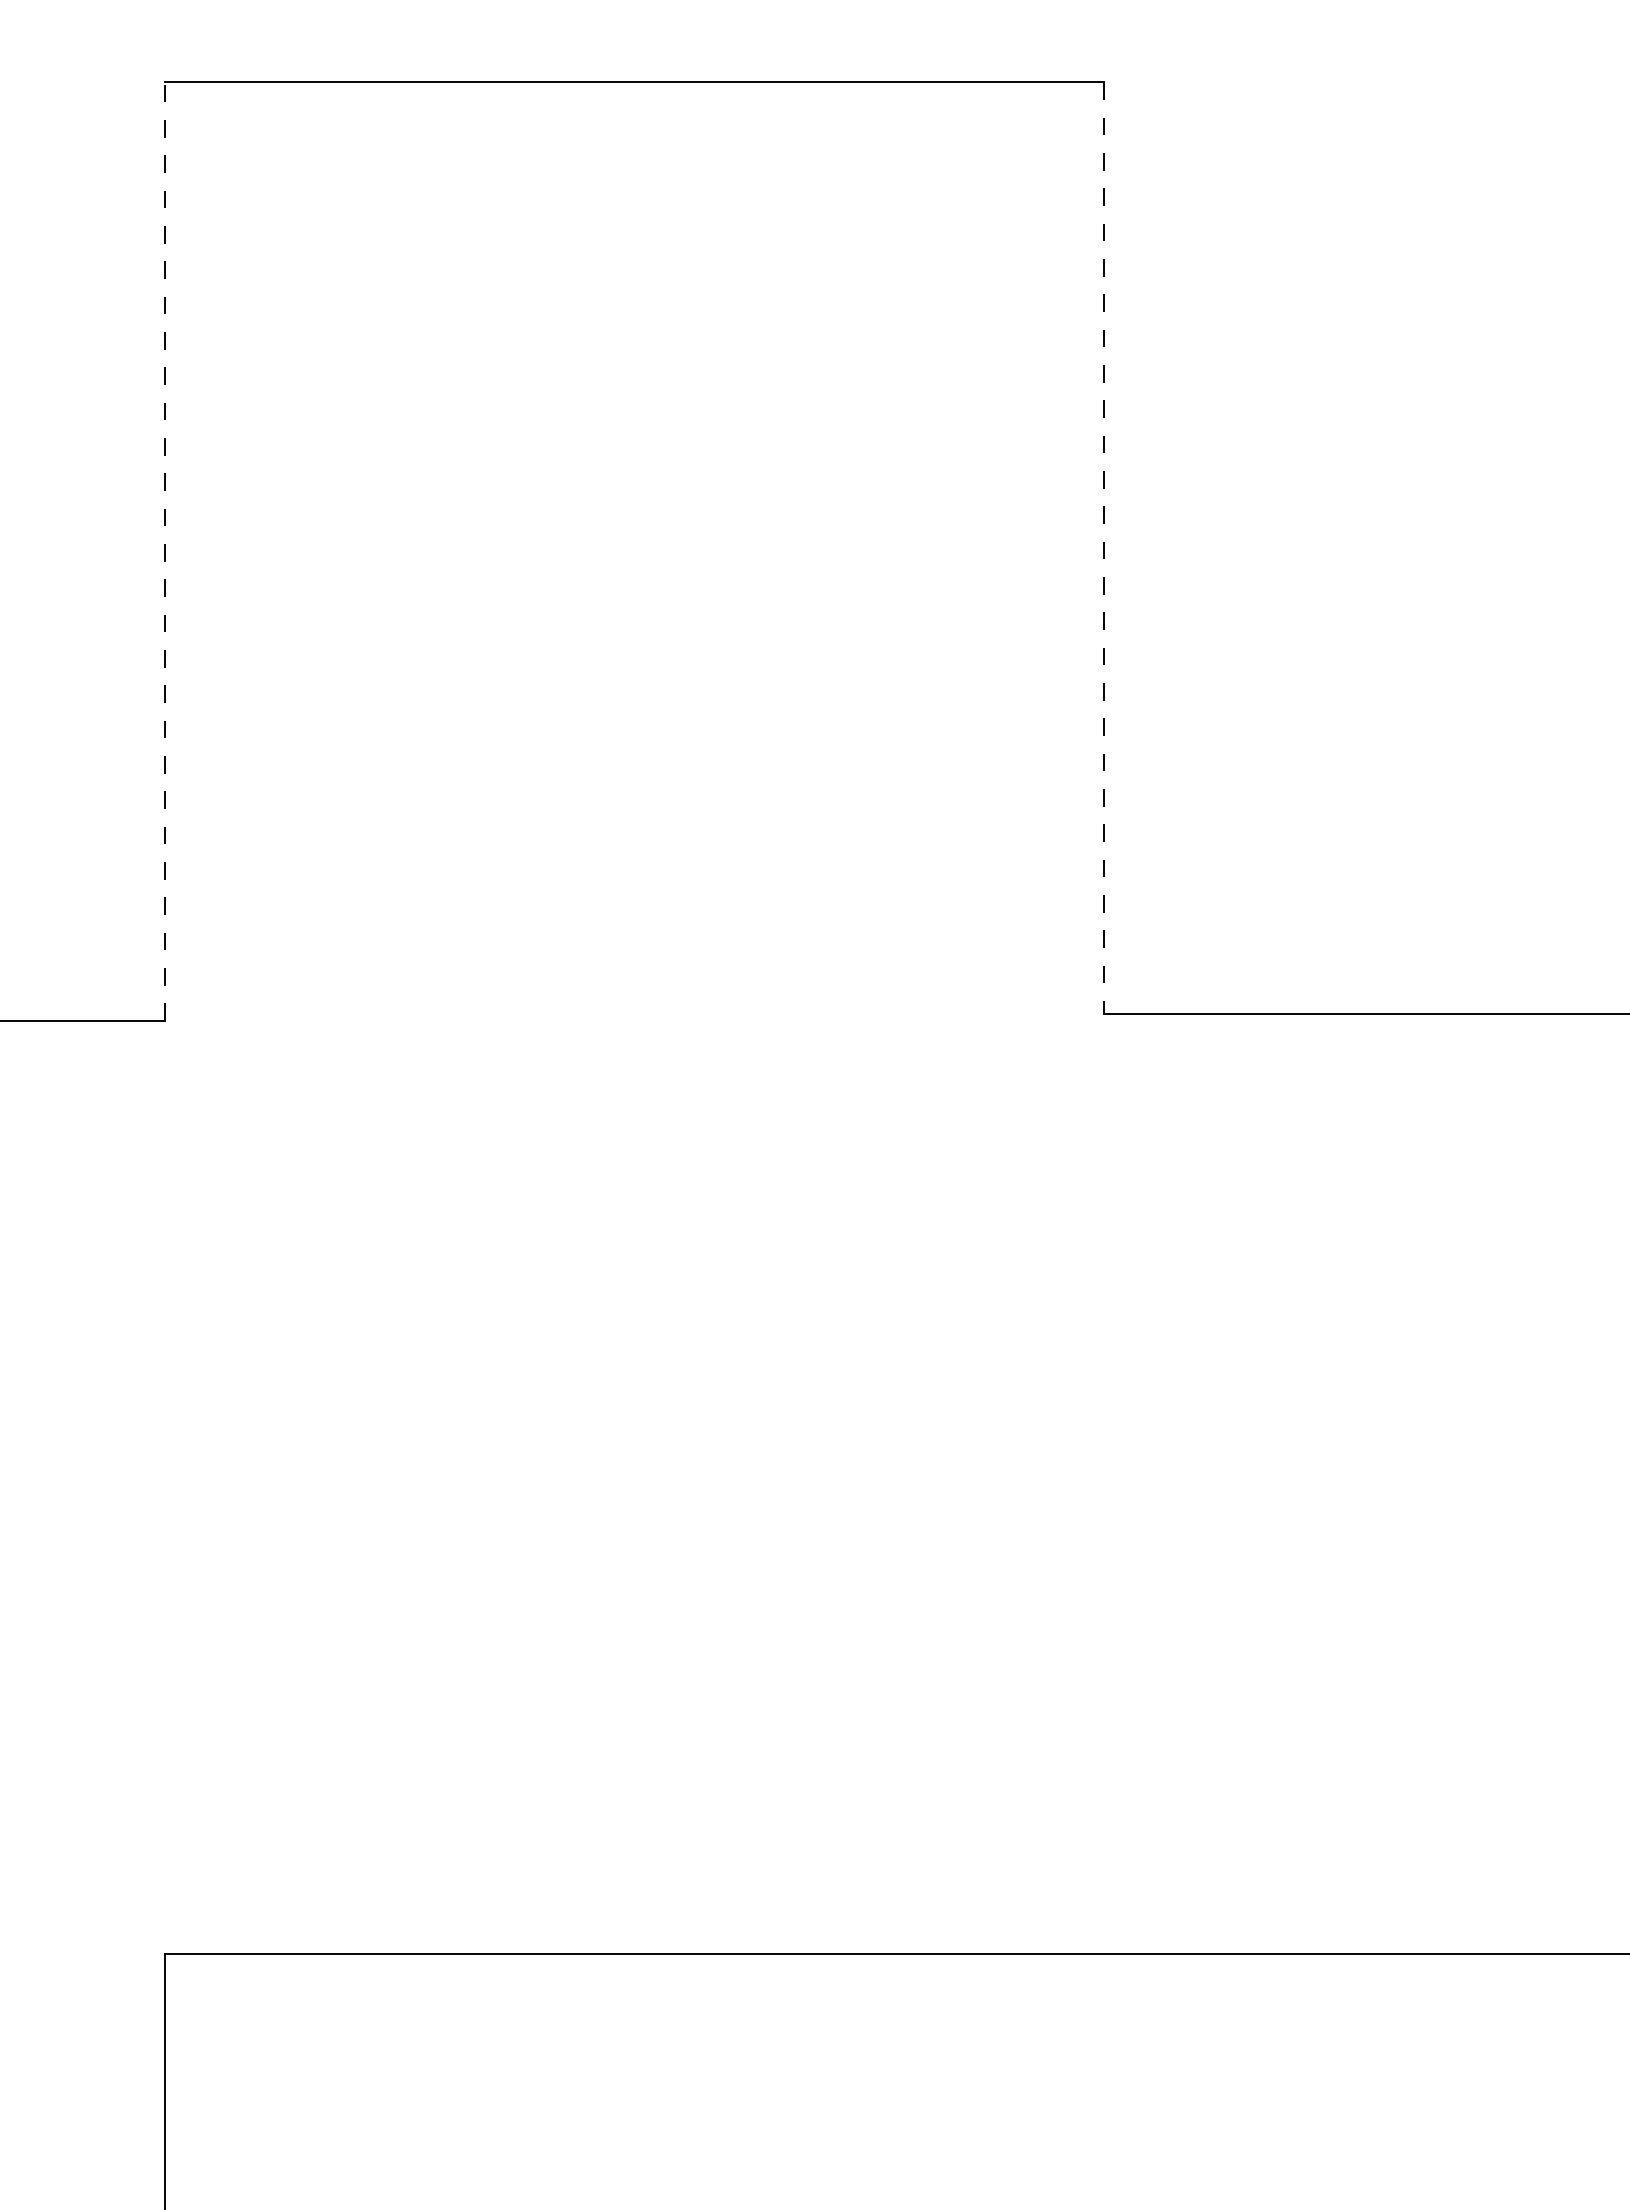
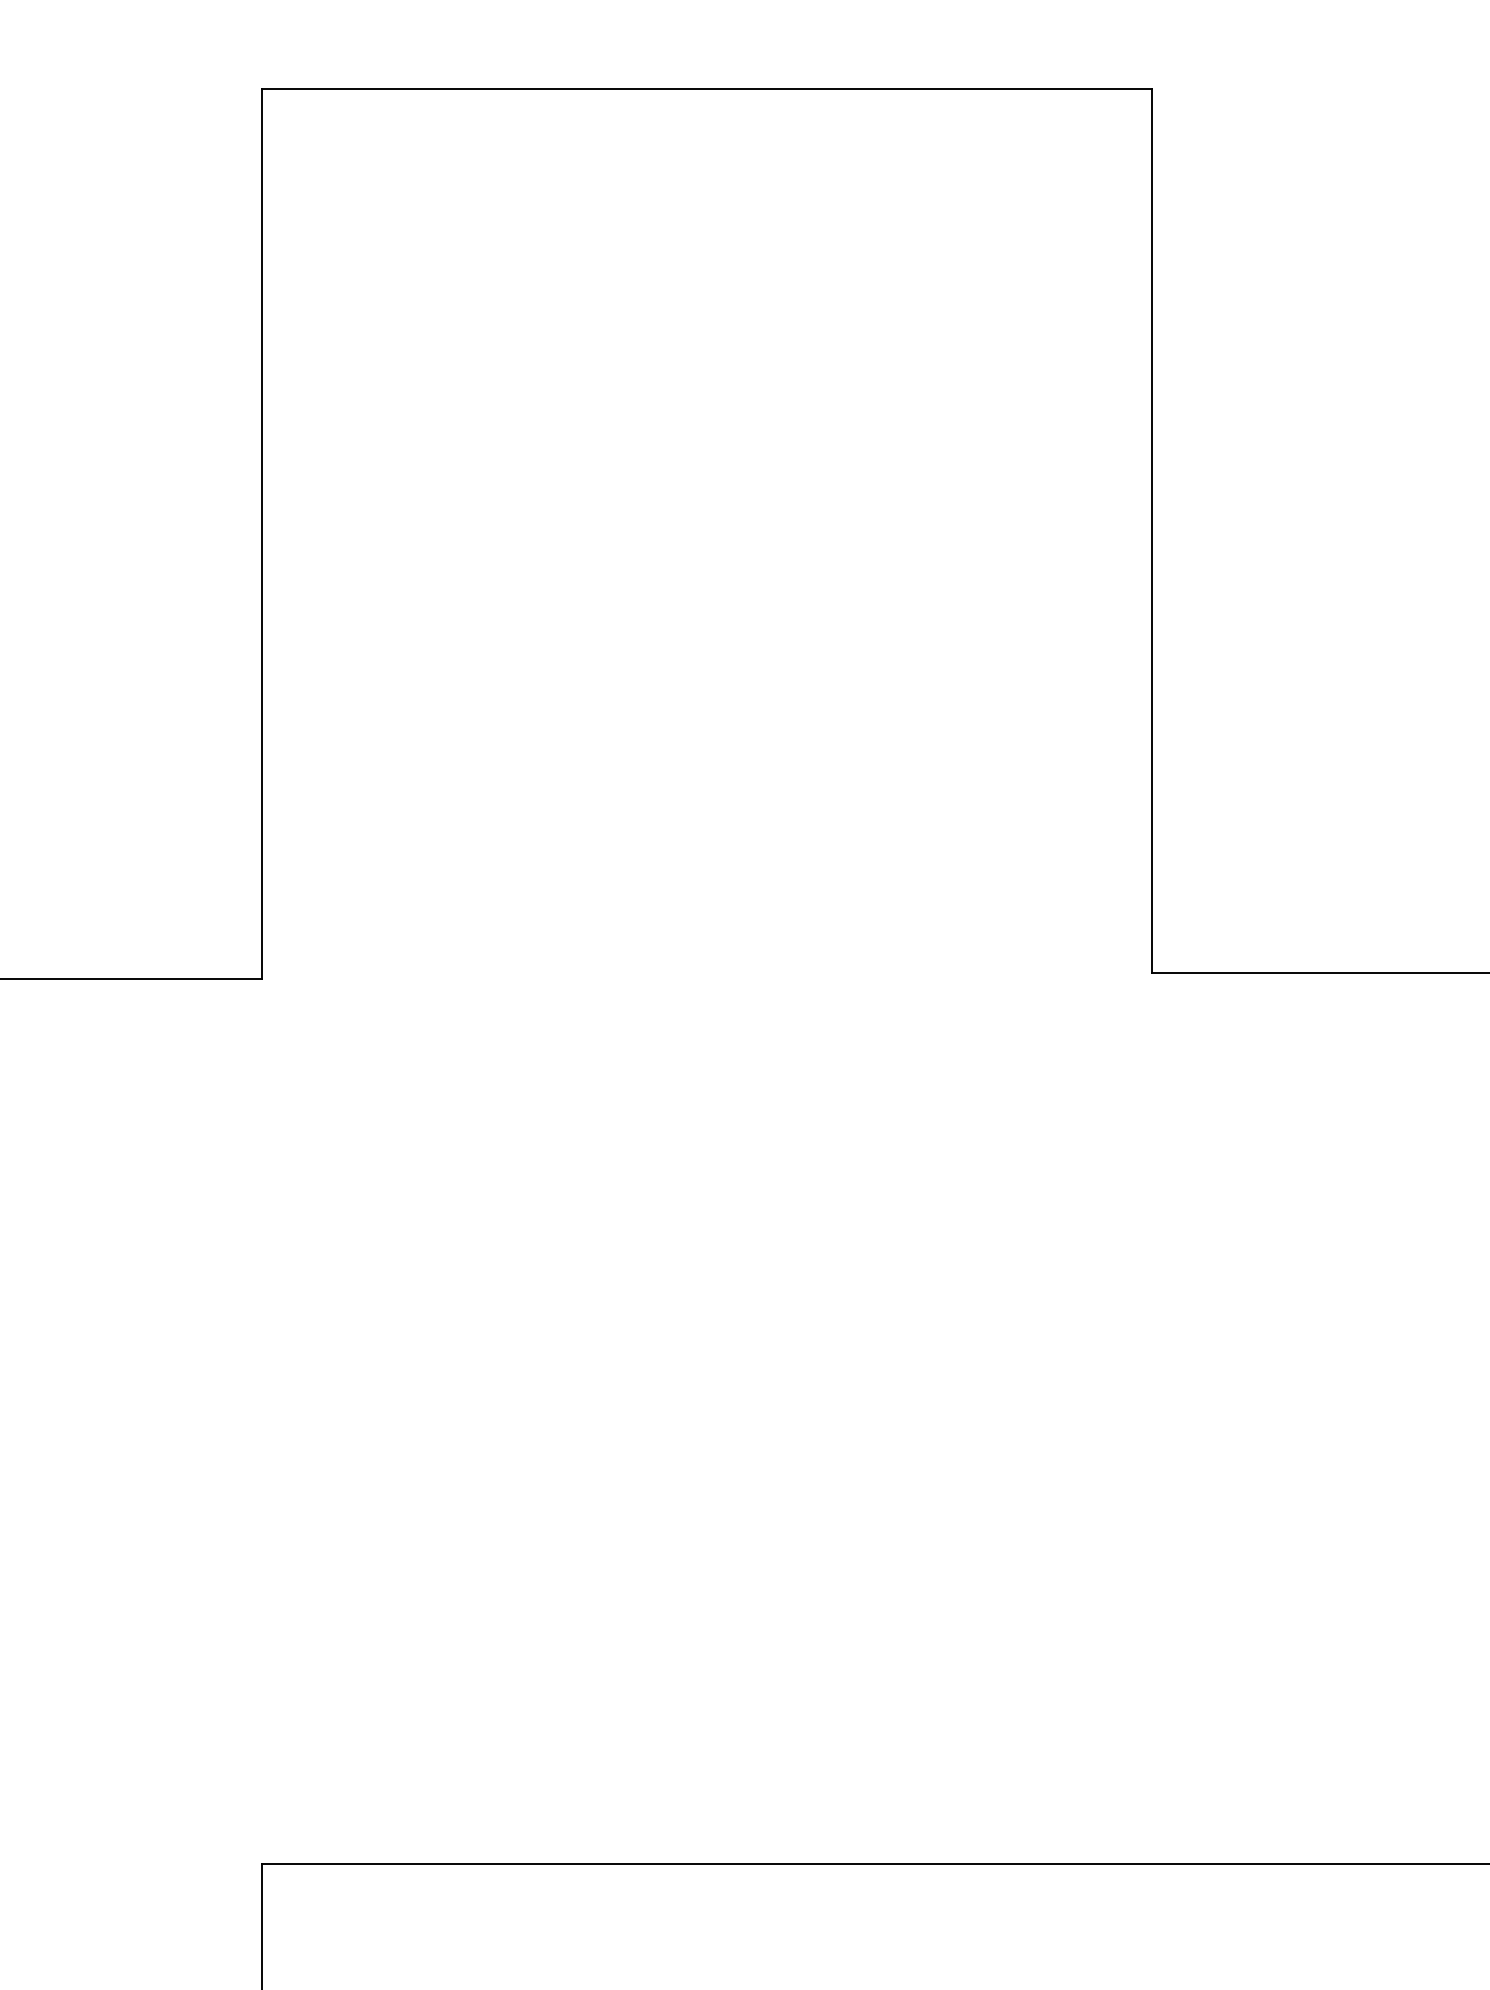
line: (1104, 548) -> (1152, 531), dashed -> solid
line: (165, 551) -> (262, 534), dashed -> solid

